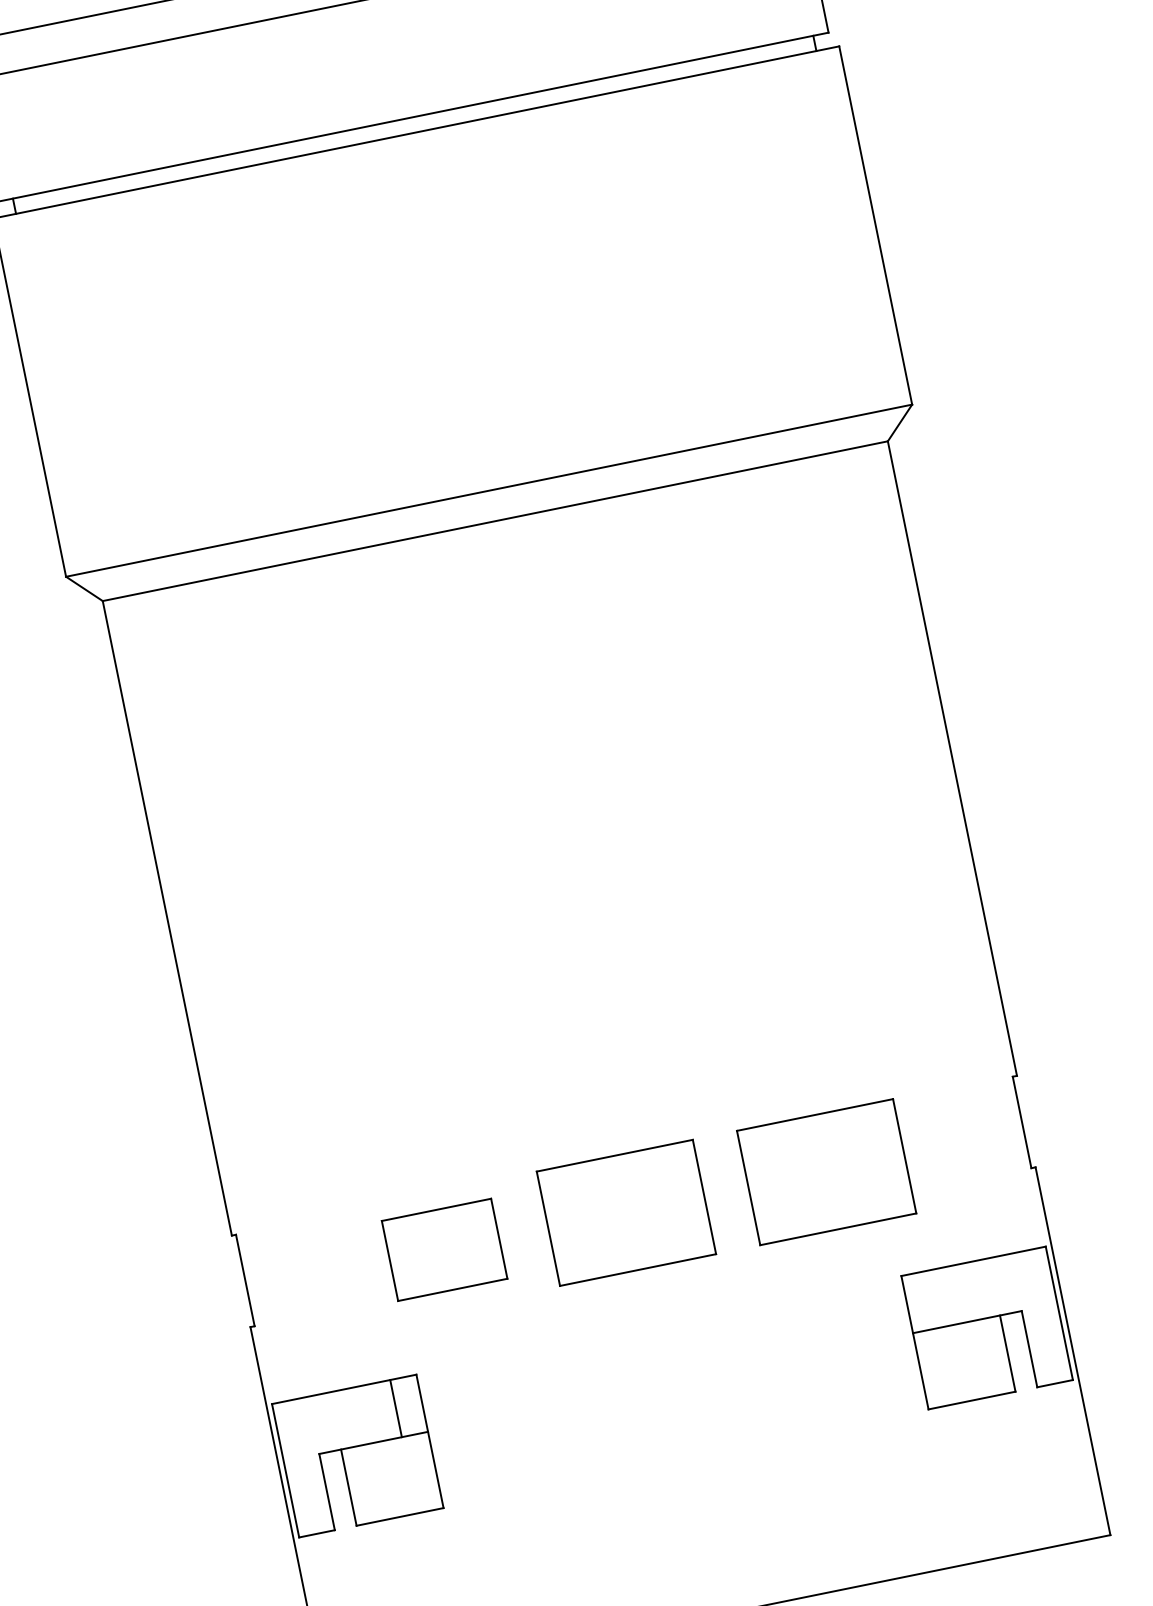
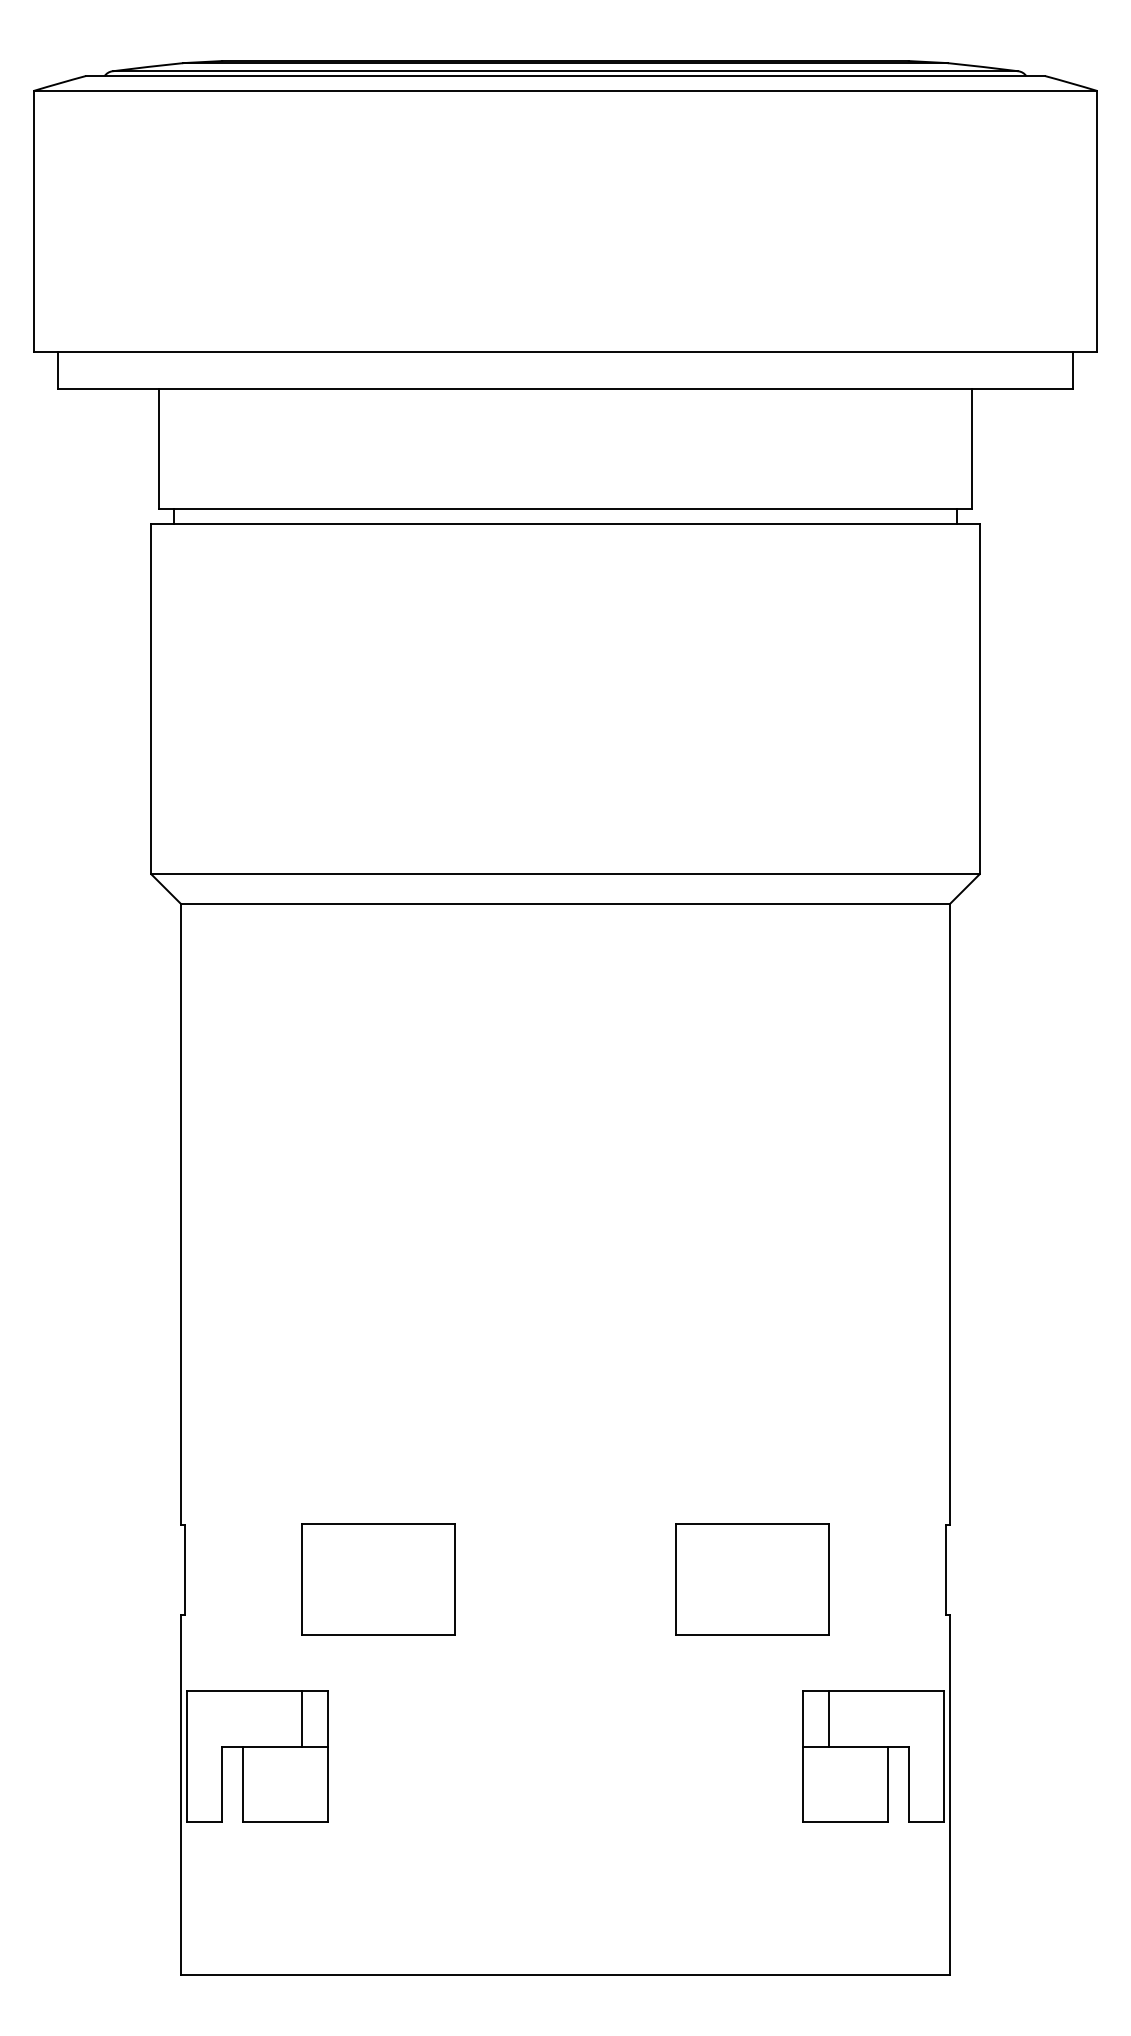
part: (626, 1212) -> (556, 1579), removed
part: (444, 1249) -> (378, 1579), size x1.43
line: (933, 1299) -> (828, 1719), added

